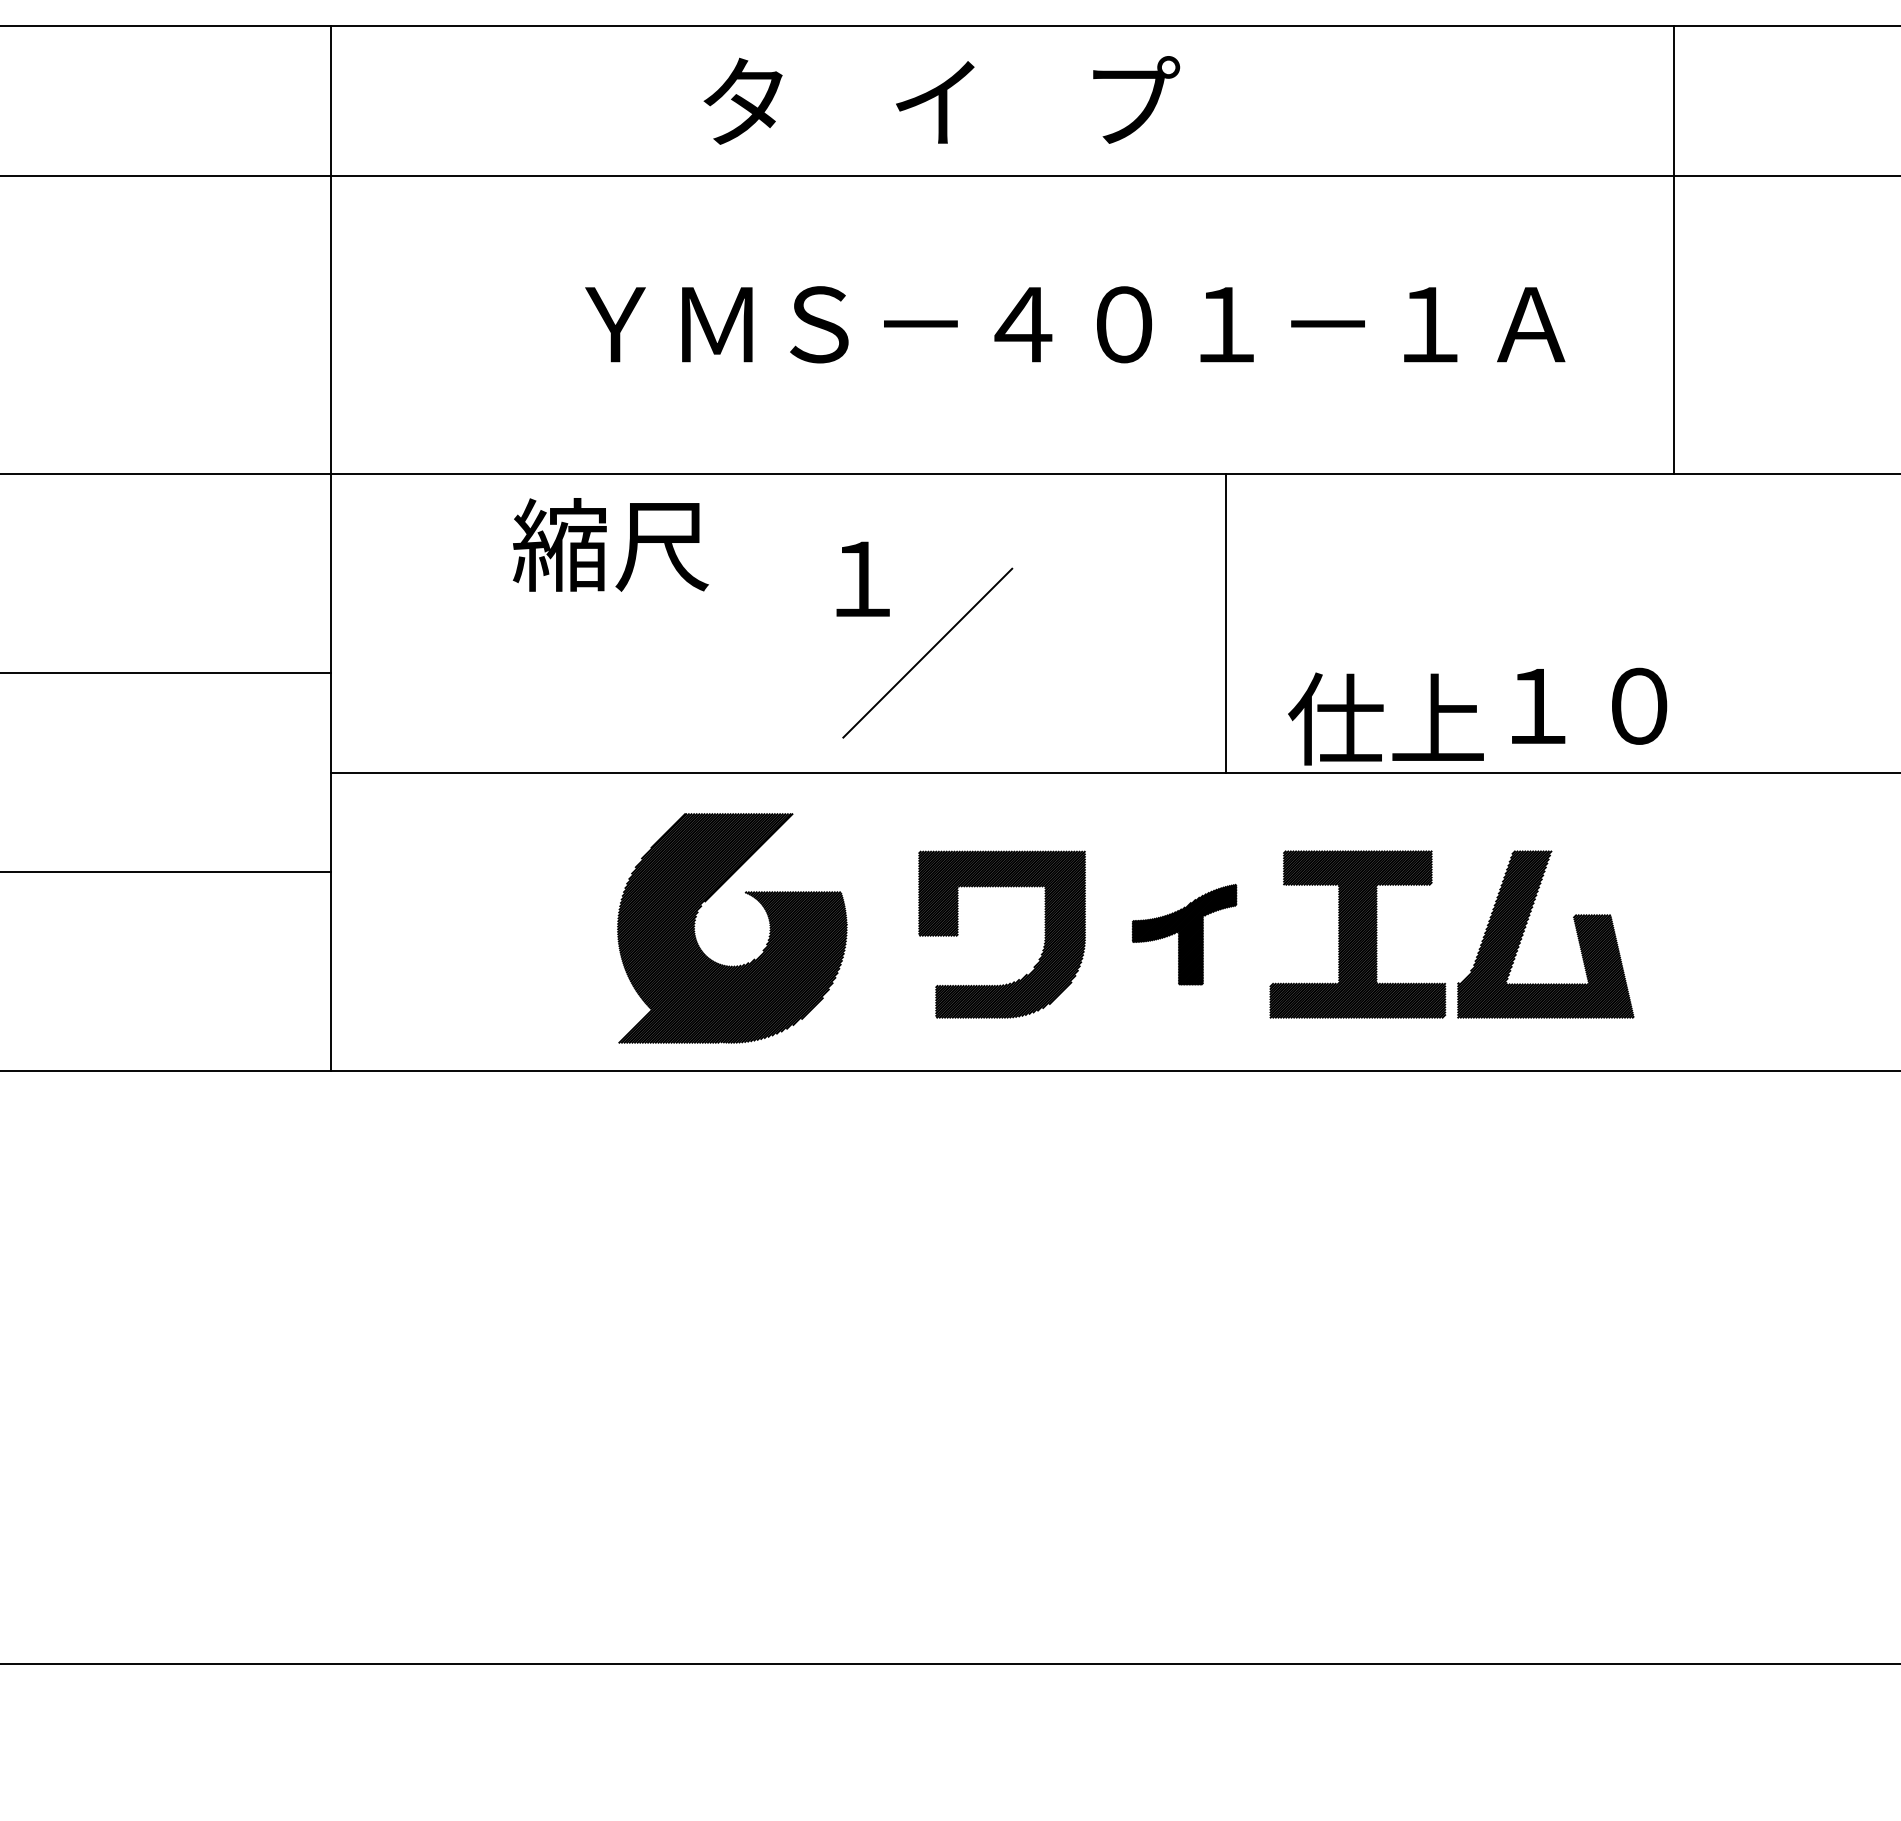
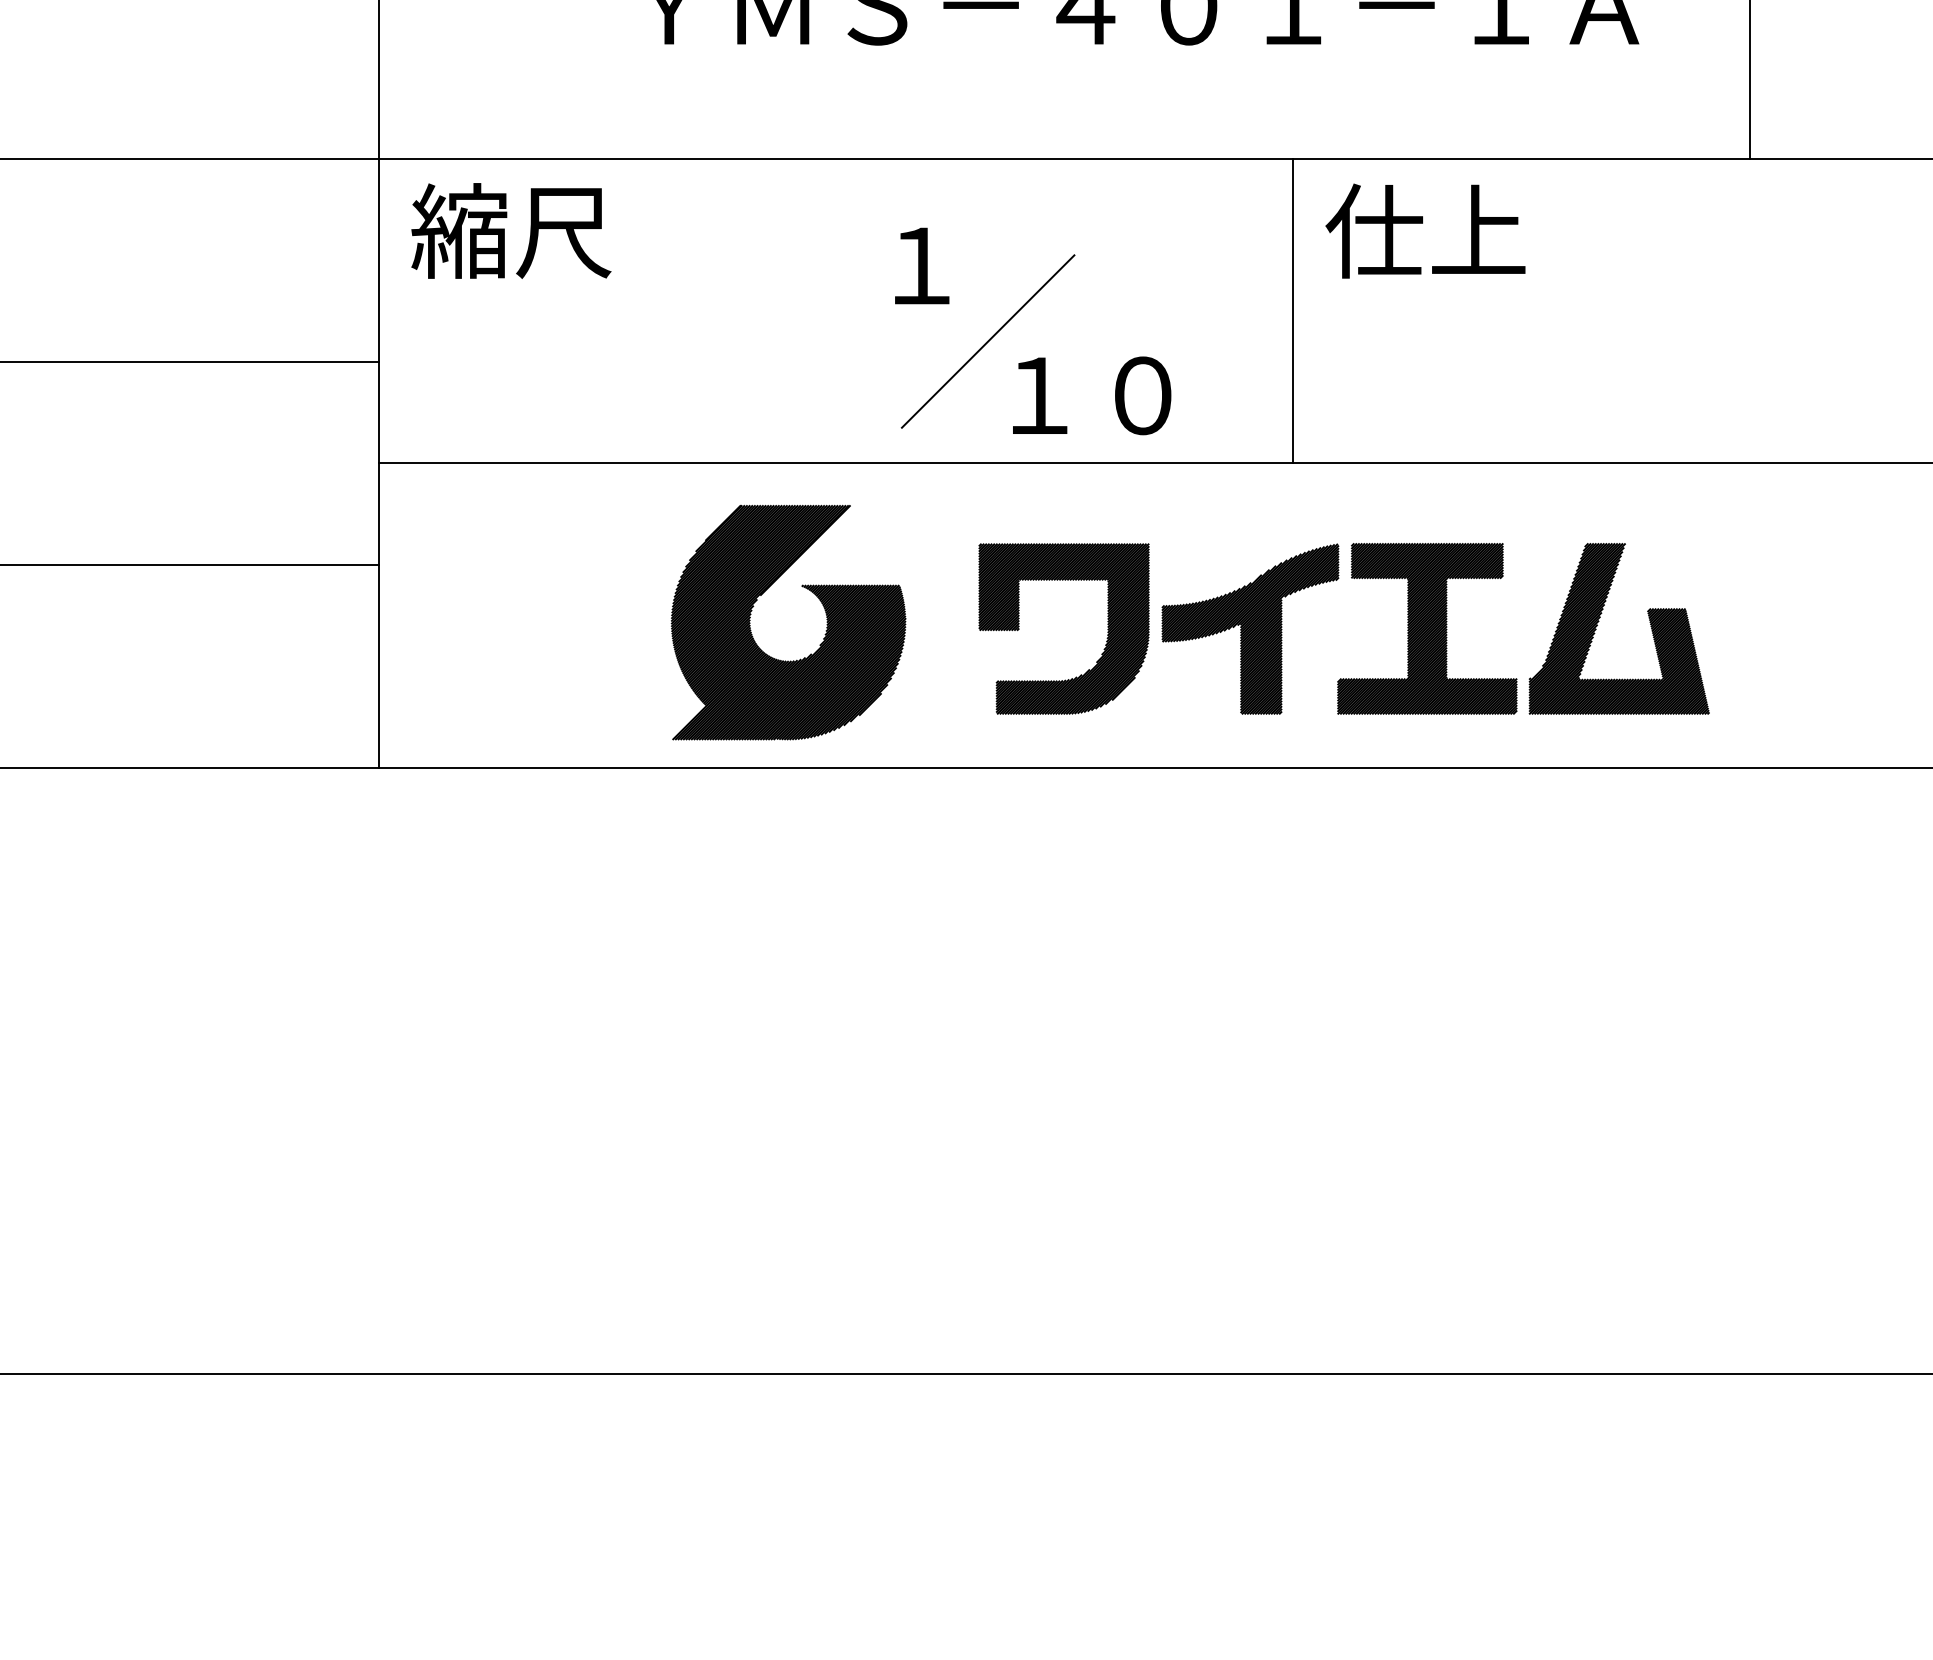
text: (610, 544) -> (510, 230), moved
text: (1589, 705) -> (1092, 394), moved
text: (1385, 718) -> (1424, 230), moved
part: (1184, 934) -> (1250, 628), size x1.67

